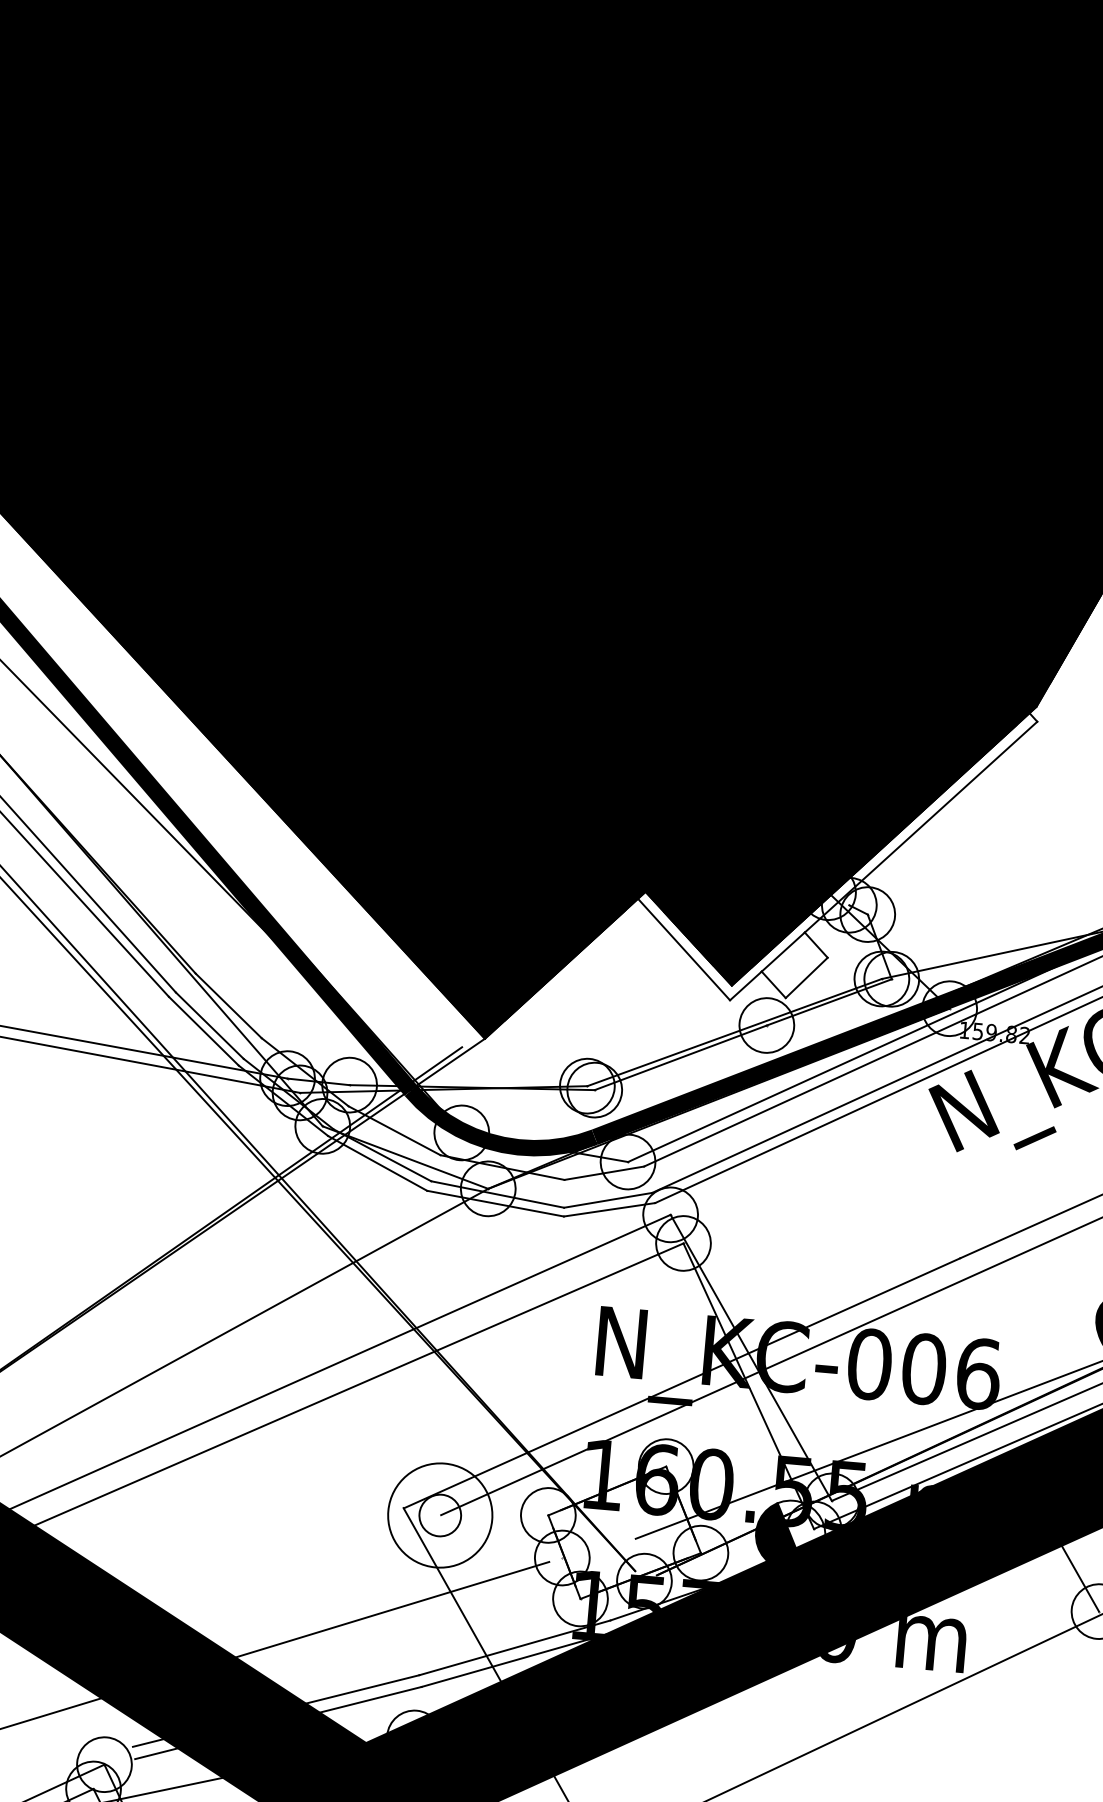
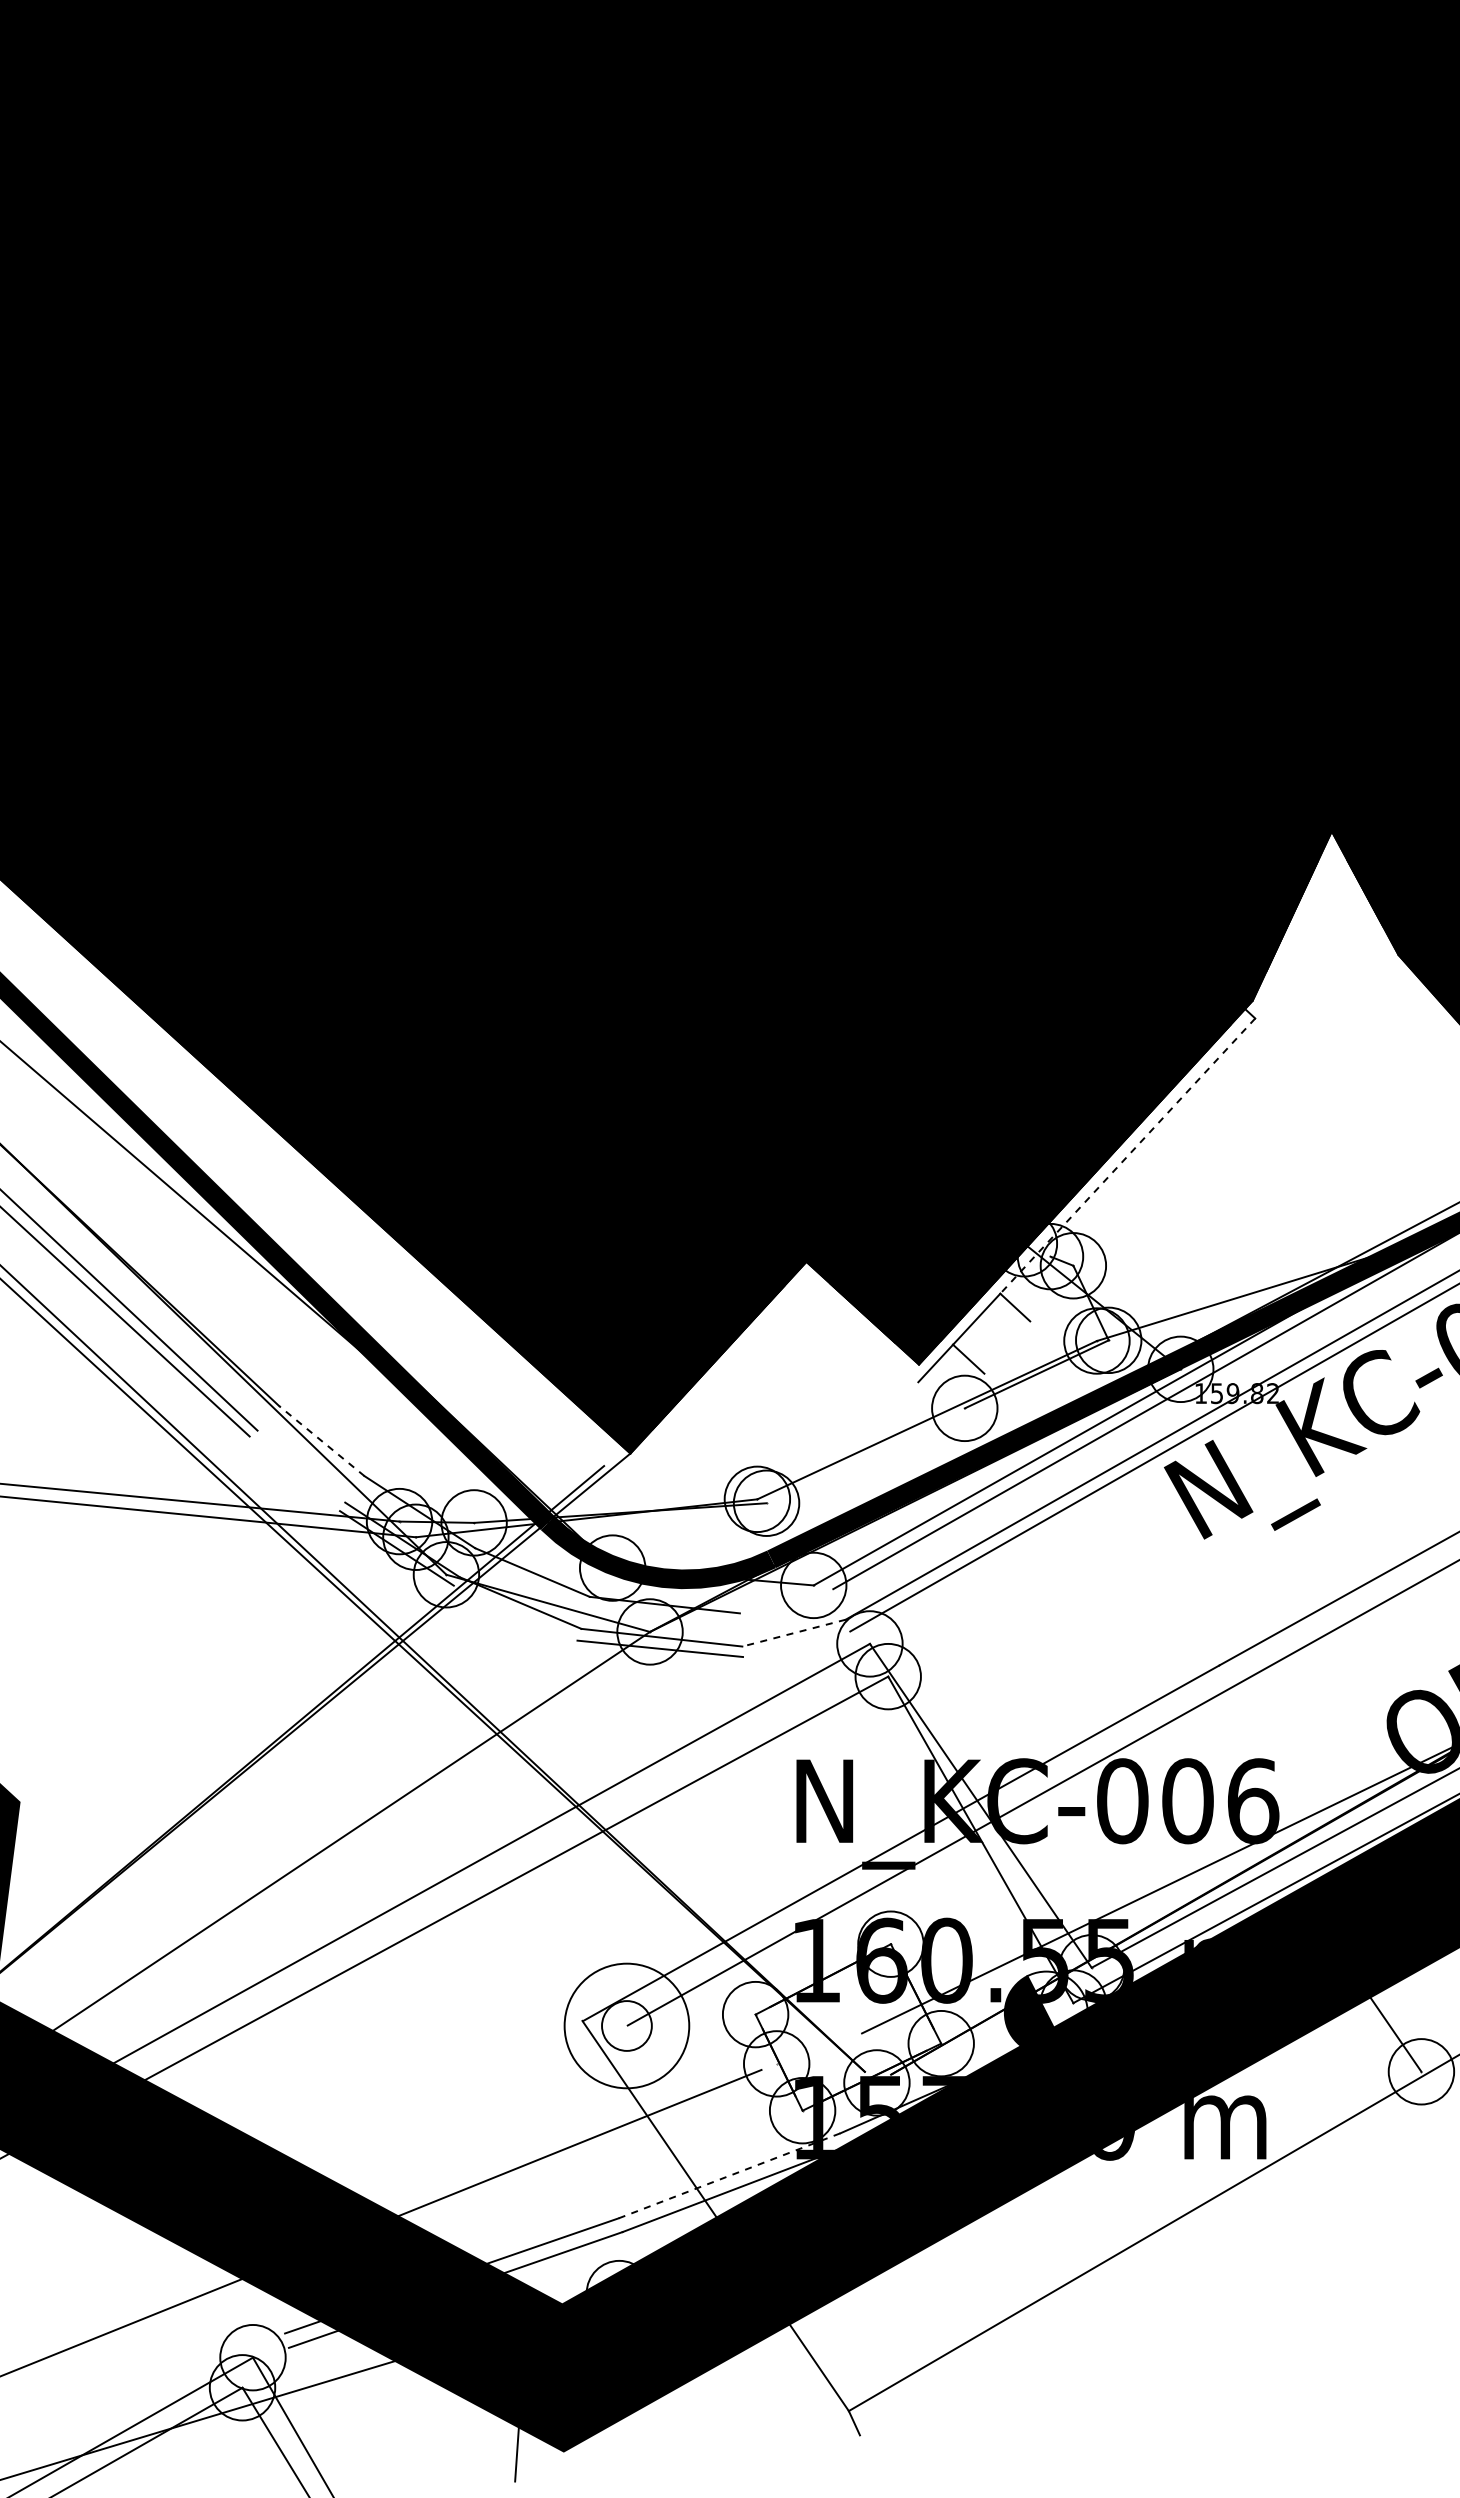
line: (920, 827) -> (1127, 1156), solid -> dashed
line: (682, 947) -> (856, 1324), removed
line: (806, 977) -> (1007, 1347), removed
line: (228, 1005) -> (321, 1440), solid -> dashed
line: (209, 1025) -> (301, 1466), removed
line: (203, 1030) -> (294, 1473), removed
line: (680, 1057) -> (865, 1455), removed
line: (377, 1162) -> (515, 1612), removed
line: (604, 1173) -> (786, 1601), removed
line: (607, 1200) -> (793, 1633), solid -> dashed
line: (609, 1209) -> (796, 1644), removed
line: (514, 1647) -> (729, 2175), solid -> dashed

